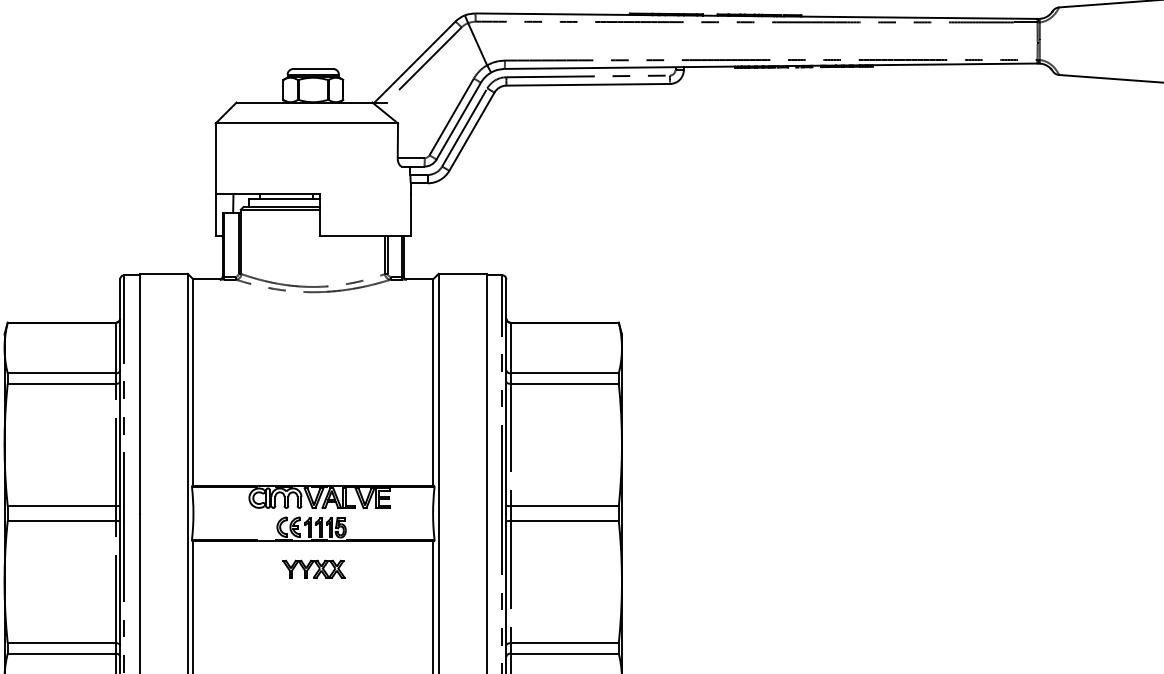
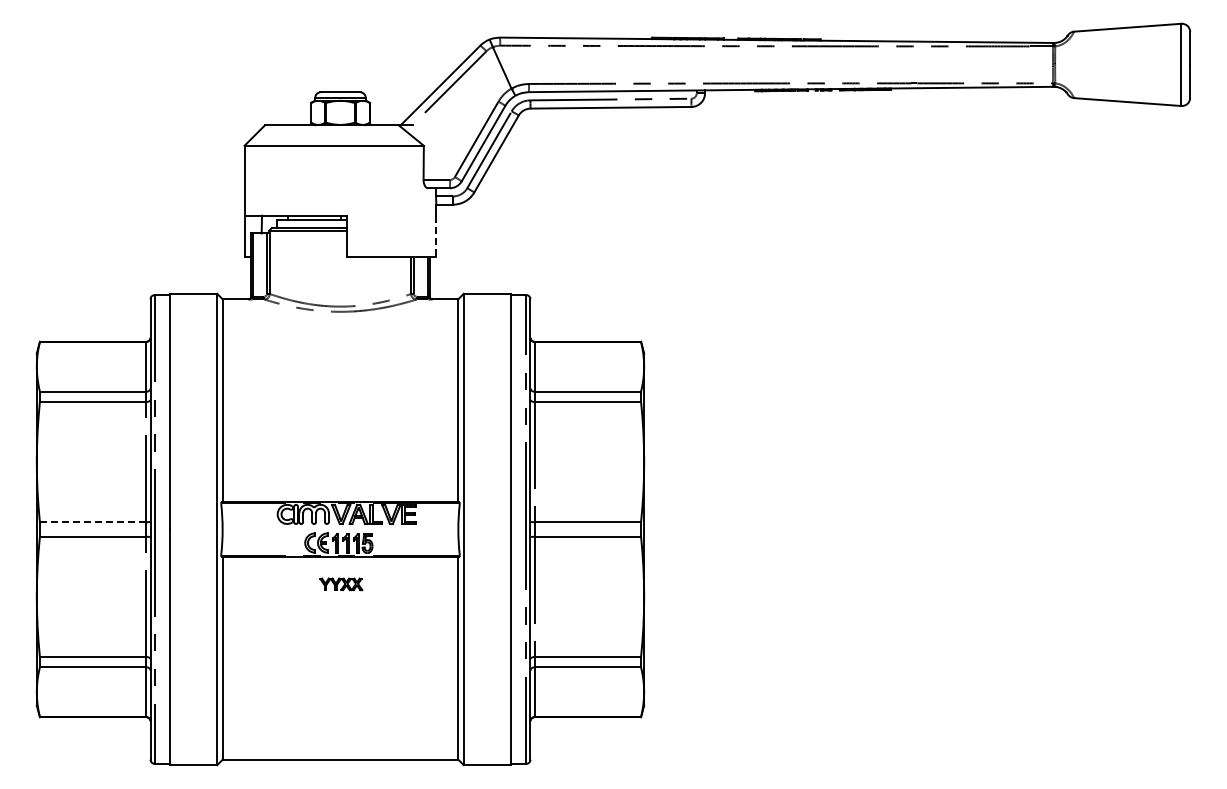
line: (410, 215) -> (436, 236), solid -> dashed
line: (61, 506) -> (92, 522), solid -> dashed
part: (314, 569) -> (341, 584), size x0.7

